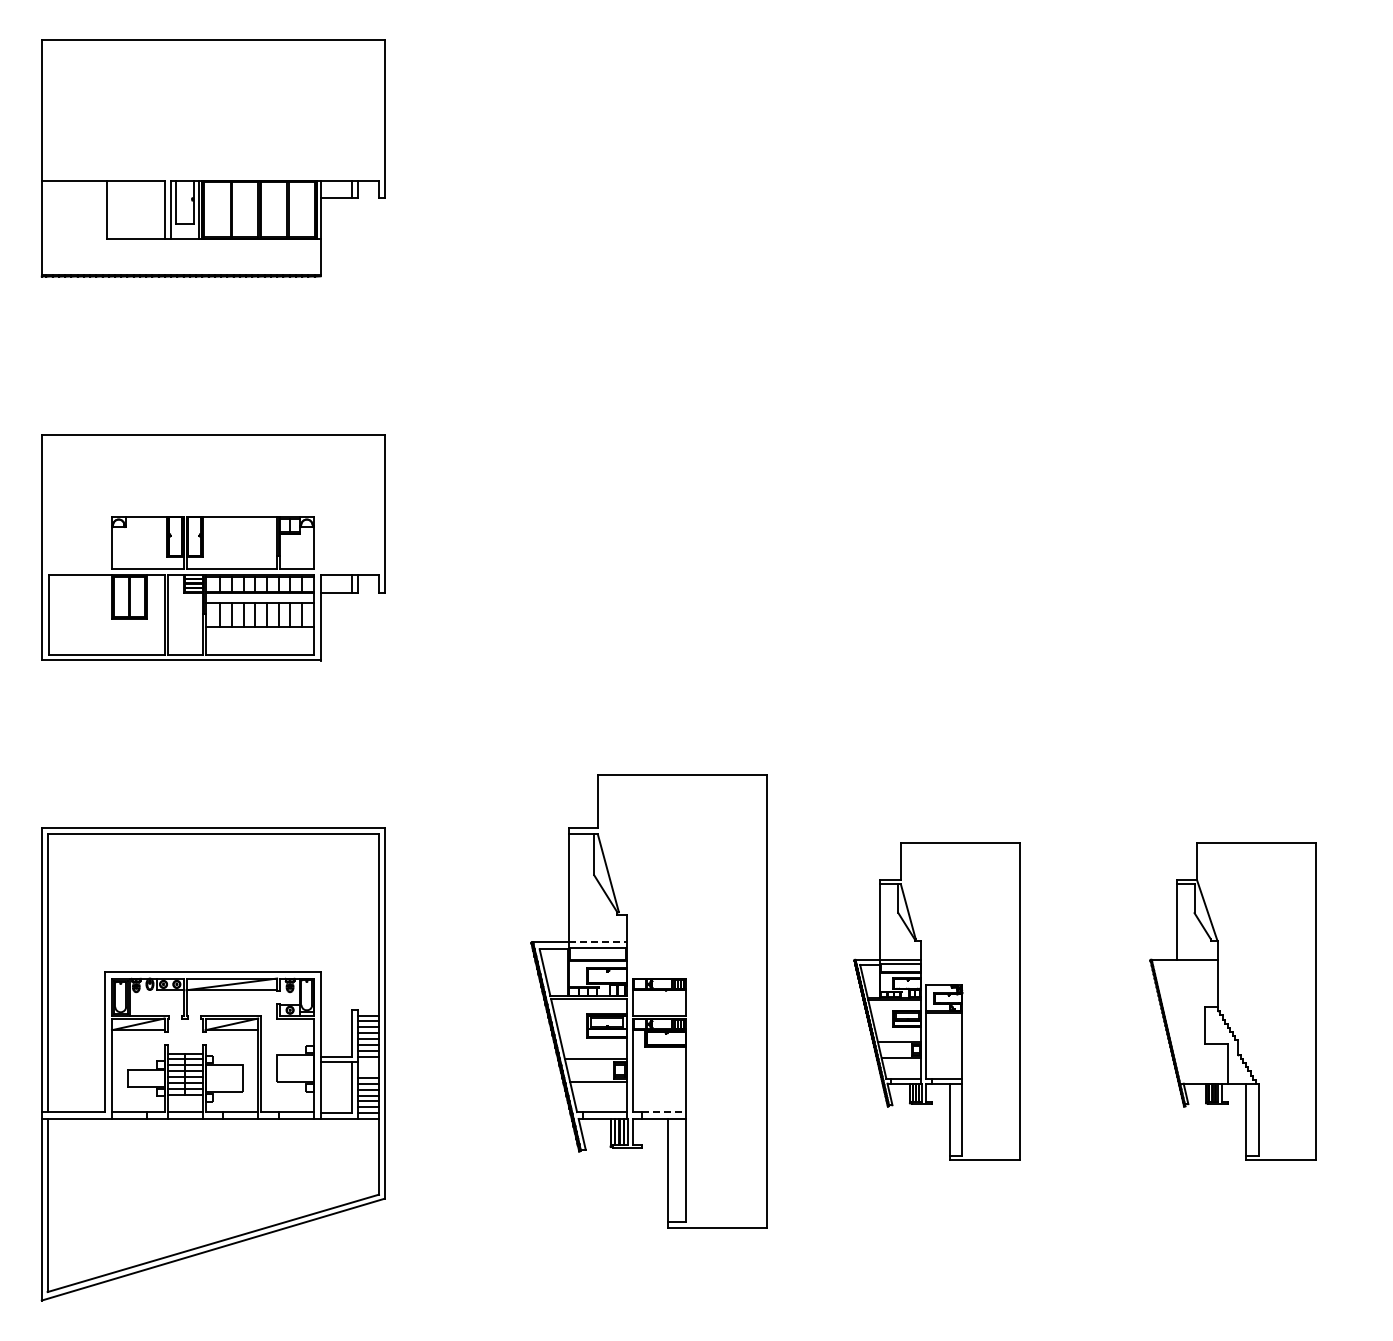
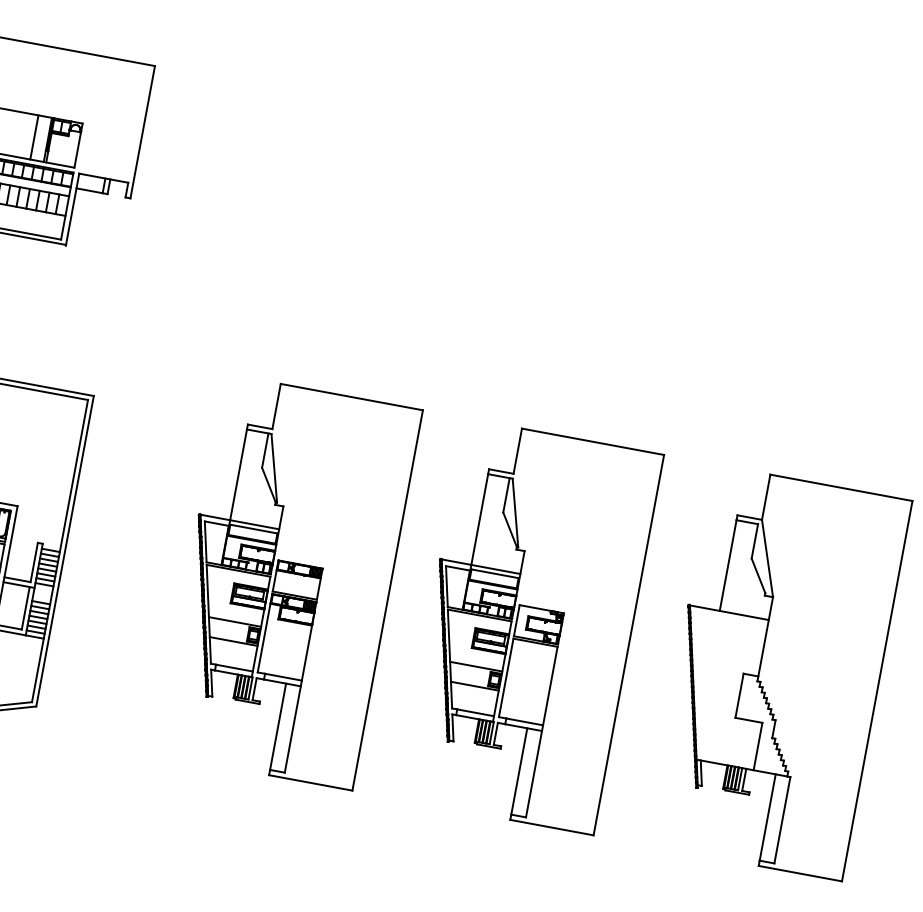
line: (261, 542) -> (34, 137), added
line: (598, 942) -> (255, 524), dashed -> solid
part: (936, 1001) -> (529, 626), size x1.43
part: (1232, 1001) -> (777, 672), size x1.43
line: (663, 1112) -> (283, 677), dashed -> solid

